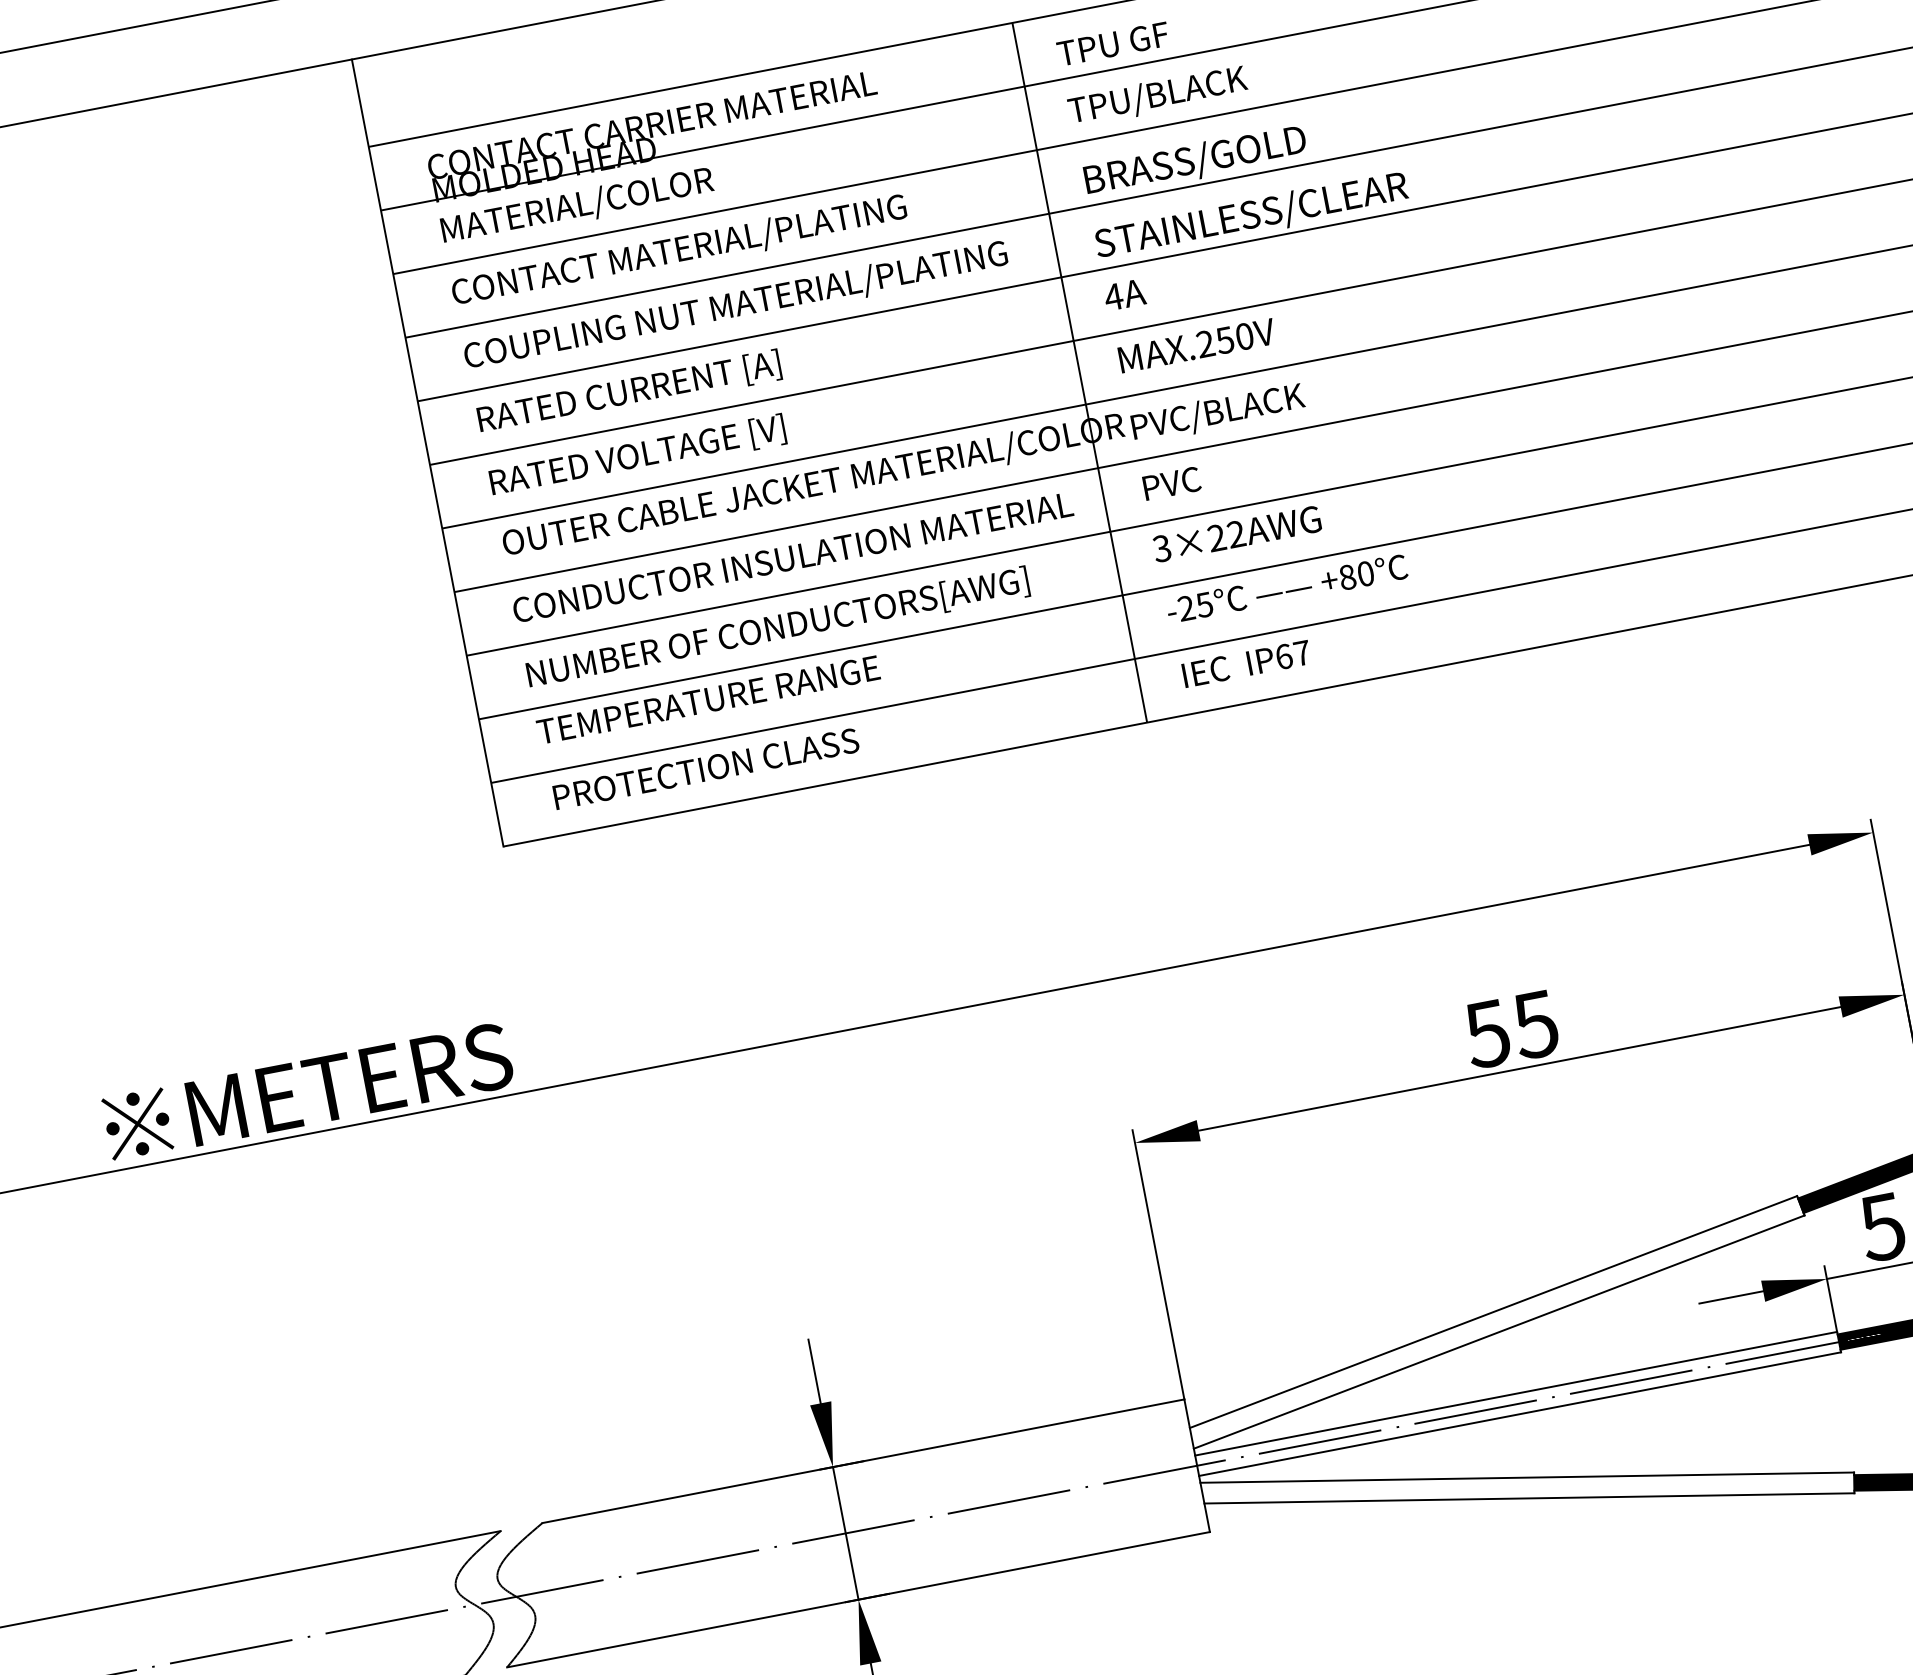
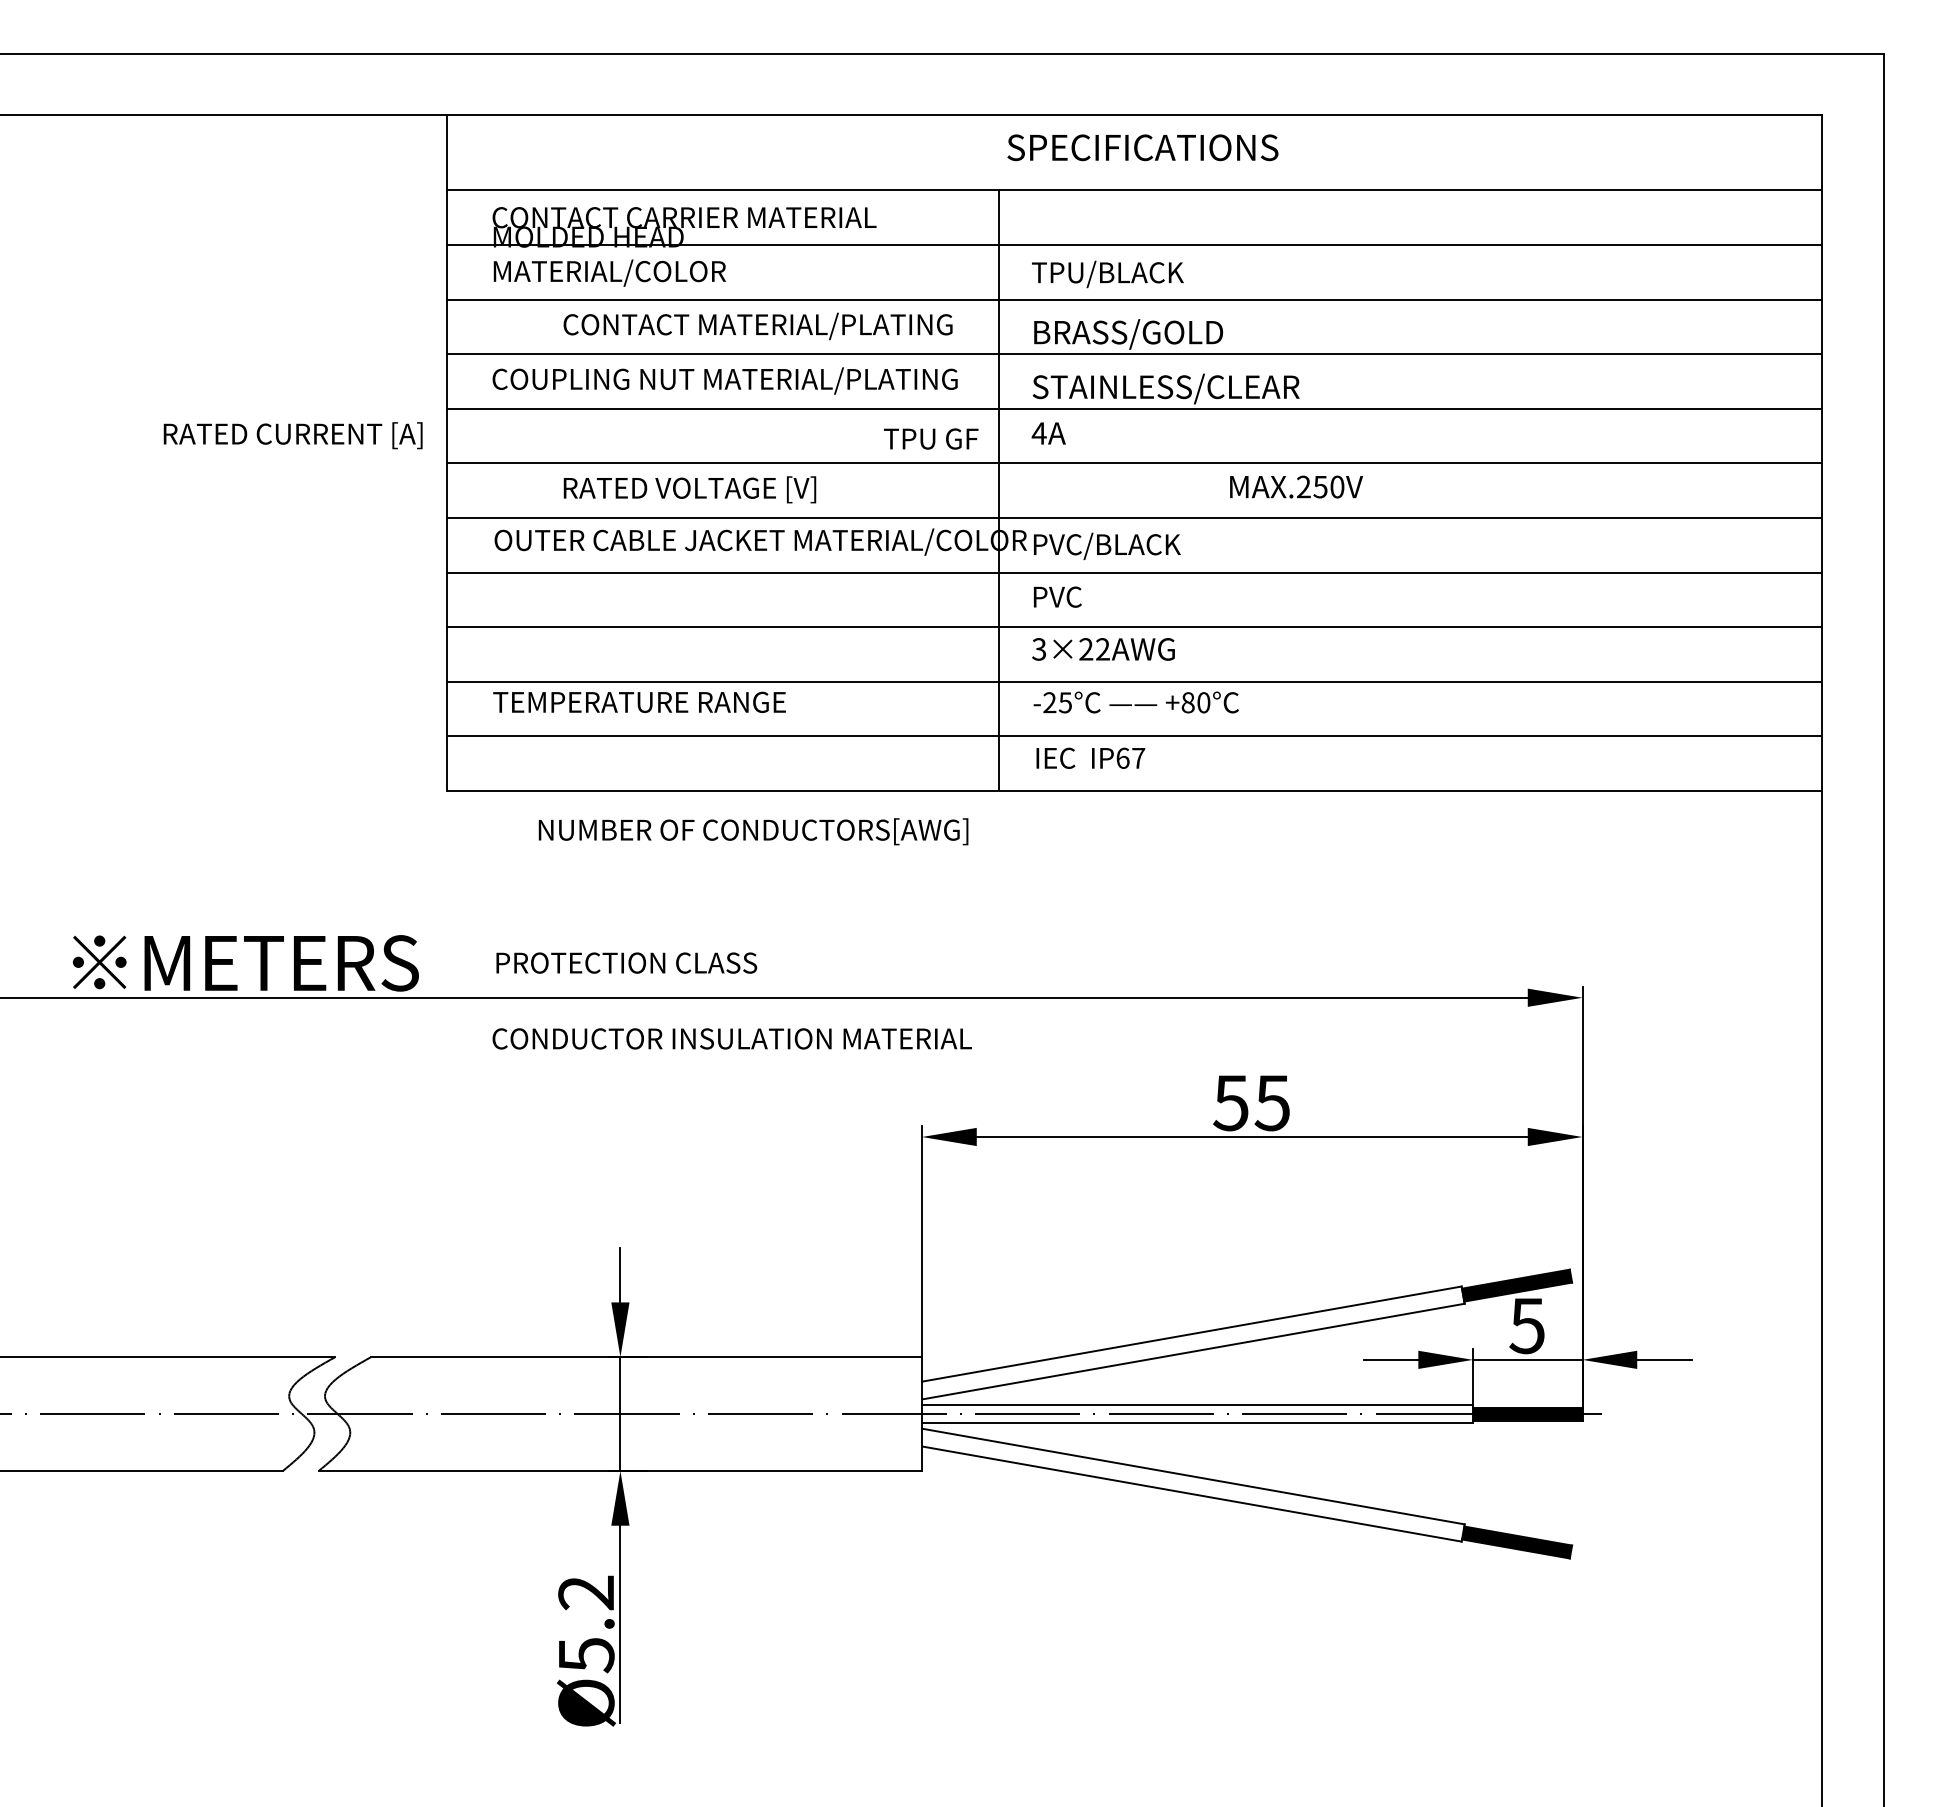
text: (1113, 43) -> (931, 438), moved
text: (678, 251) -> (757, 326), moved
text: (1196, 345) -> (1296, 486), moved
text: (628, 392) -> (292, 435), moved
text: (637, 456) -> (689, 489), moved
text: (791, 557) -> (731, 1038), moved
text: (777, 628) -> (753, 831), moved
text: (705, 768) -> (626, 962), moved

